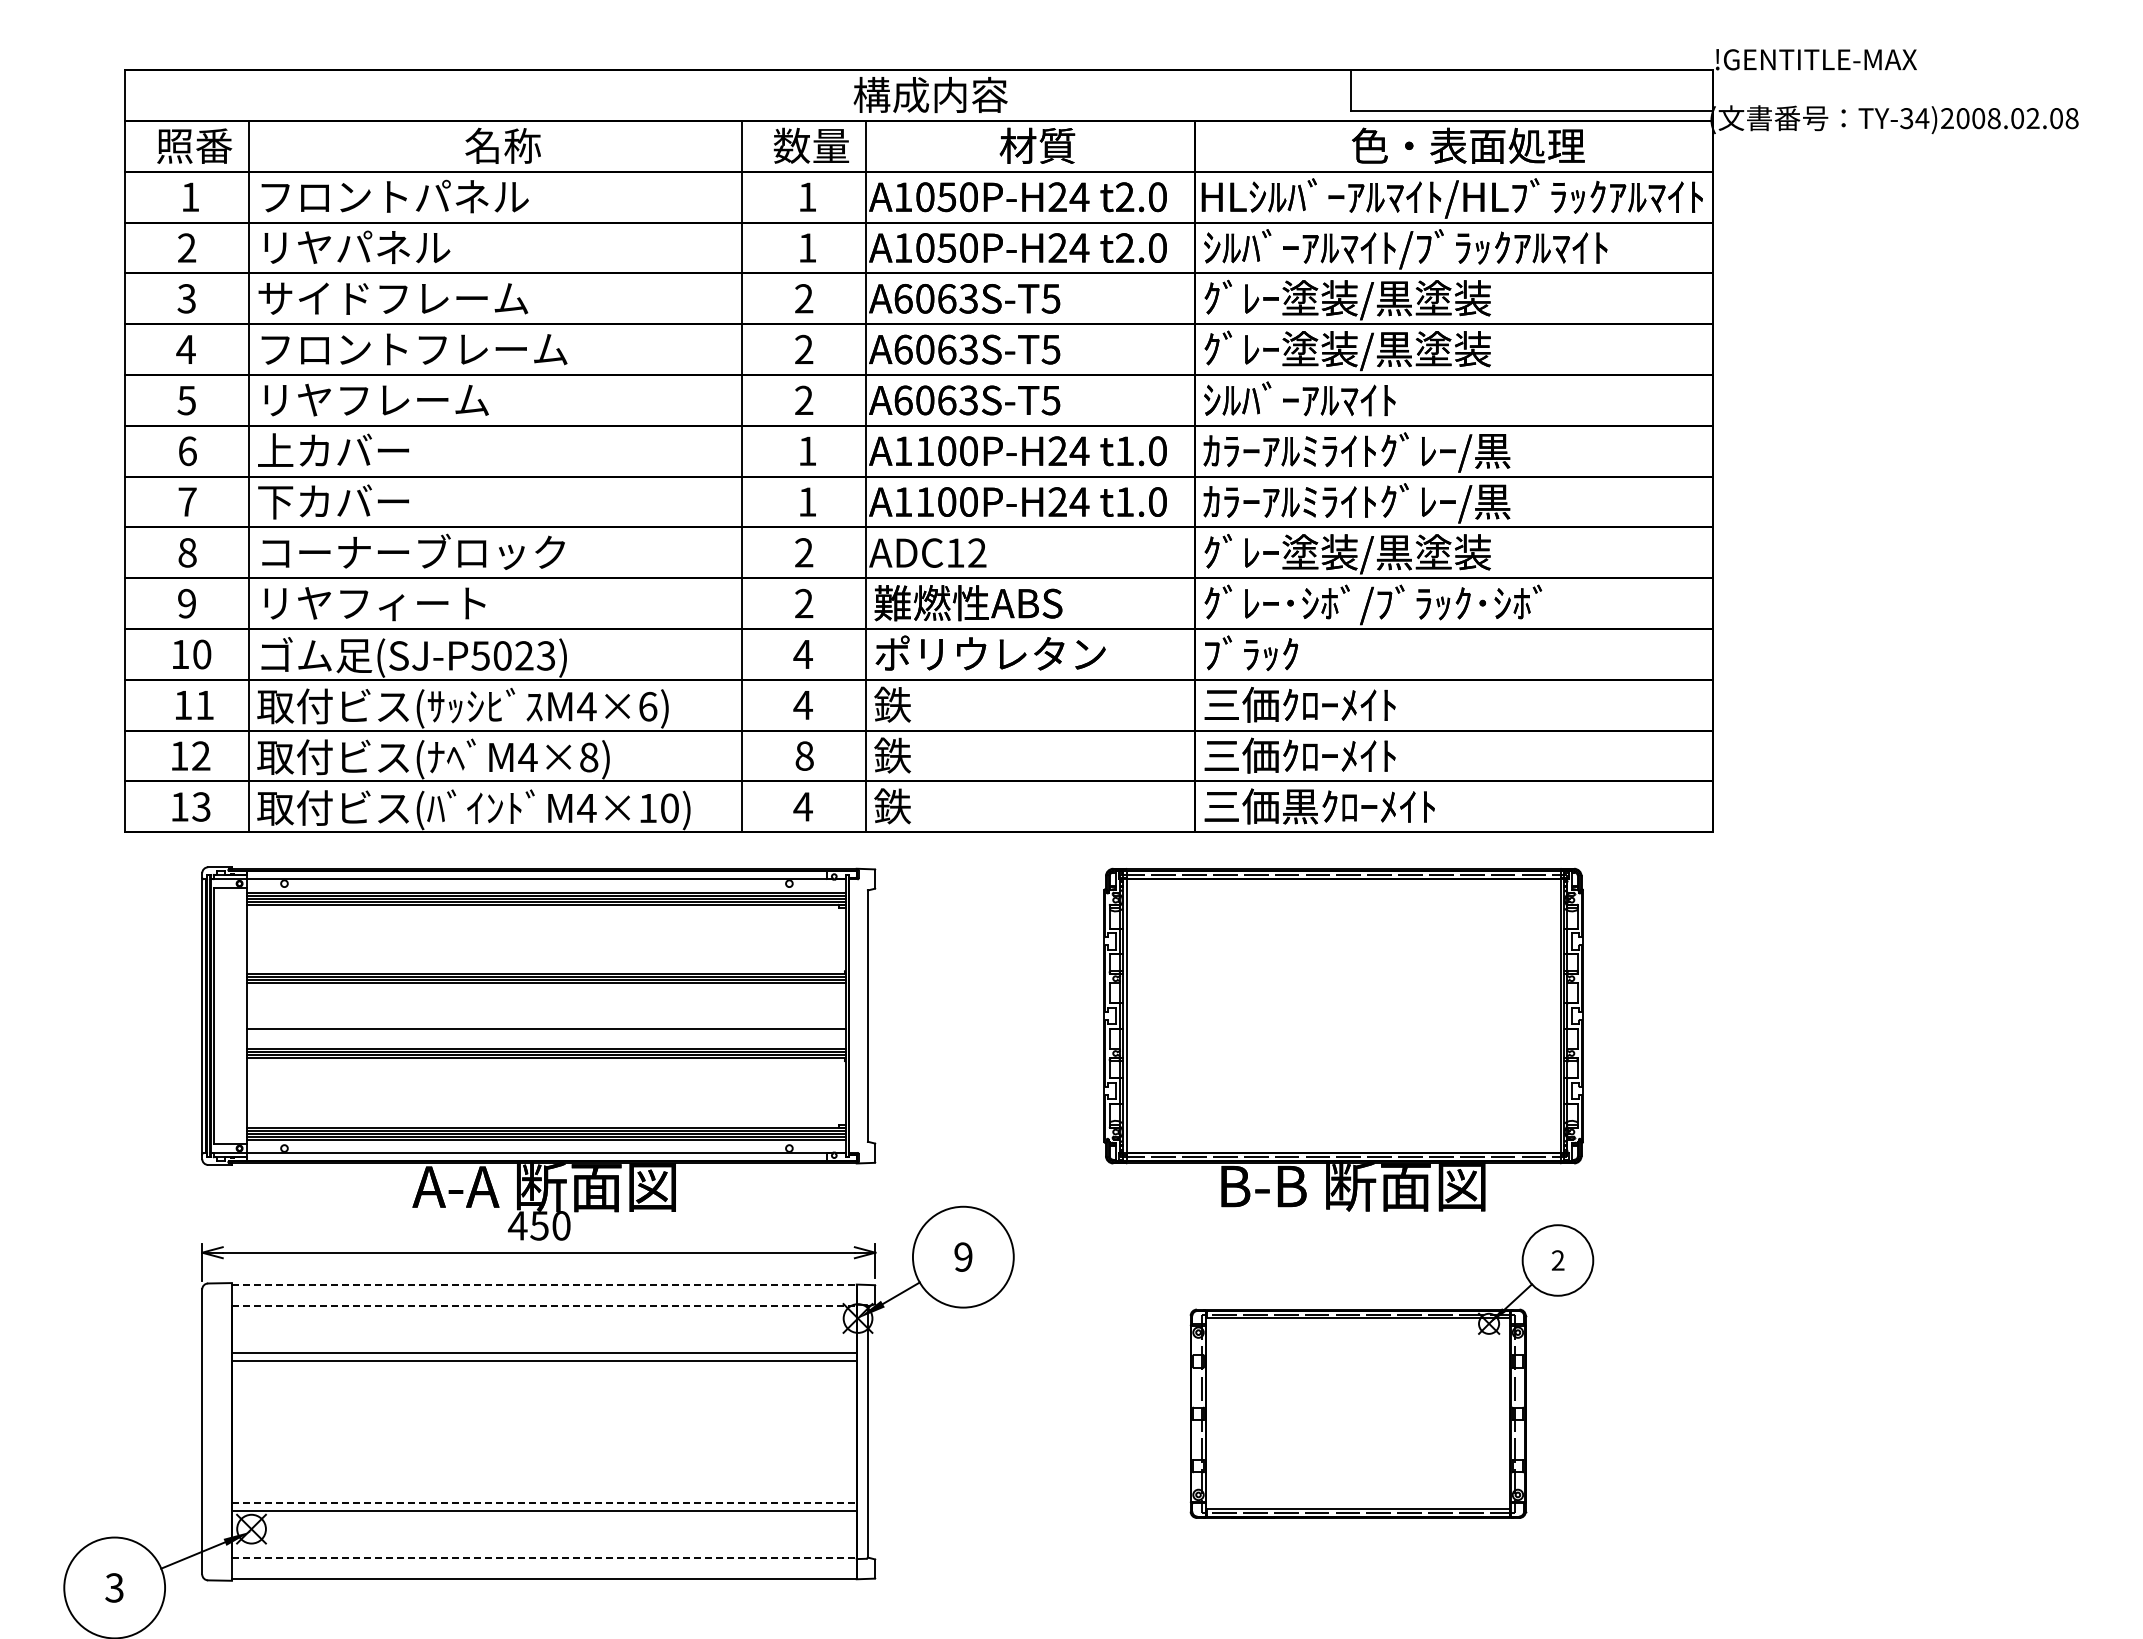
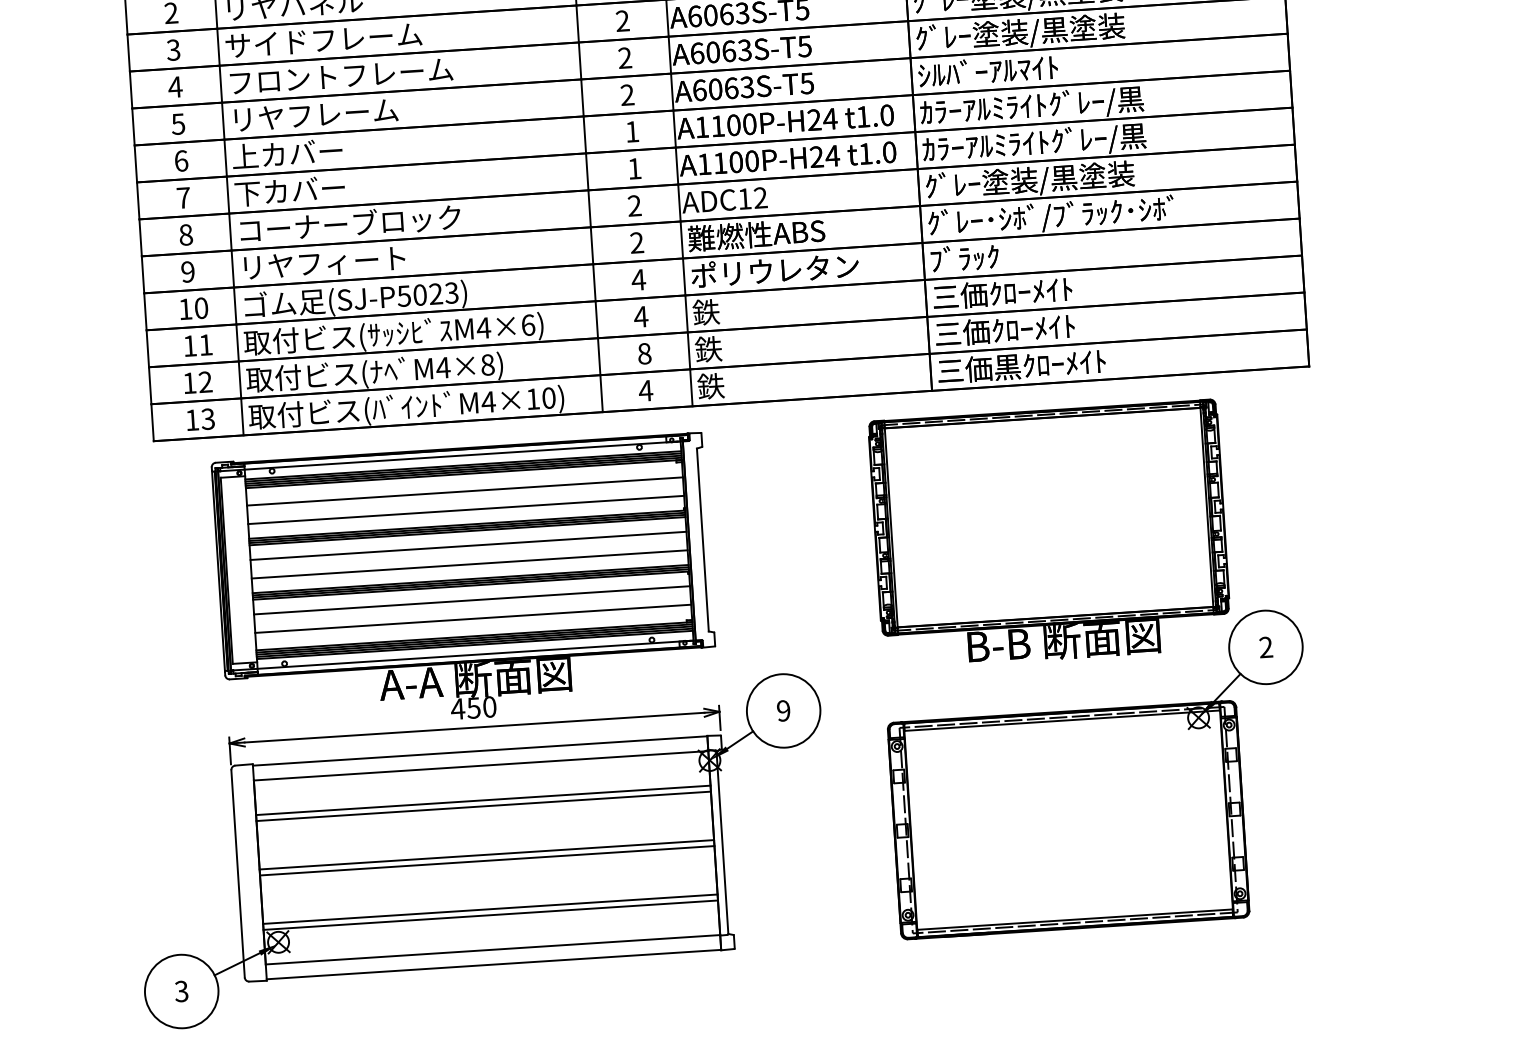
line: (546, 928) -> (464, 491), added
line: (546, 954) -> (466, 510), added
line: (546, 1003) -> (468, 545), added
line: (546, 1078) -> (471, 600), added
line: (546, 1103) -> (473, 618), added
line: (544, 1285) -> (480, 751), dashed -> solid
line: (544, 1305) -> (481, 765), dashed -> solid
part: (1391, 1371) -> (1100, 773), size x1.43
line: (544, 1427) -> (486, 854), added
line: (544, 1436) -> (487, 861), added
line: (544, 1502) -> (490, 909), dashed -> solid
line: (544, 1558) -> (493, 949), dashed -> solid

